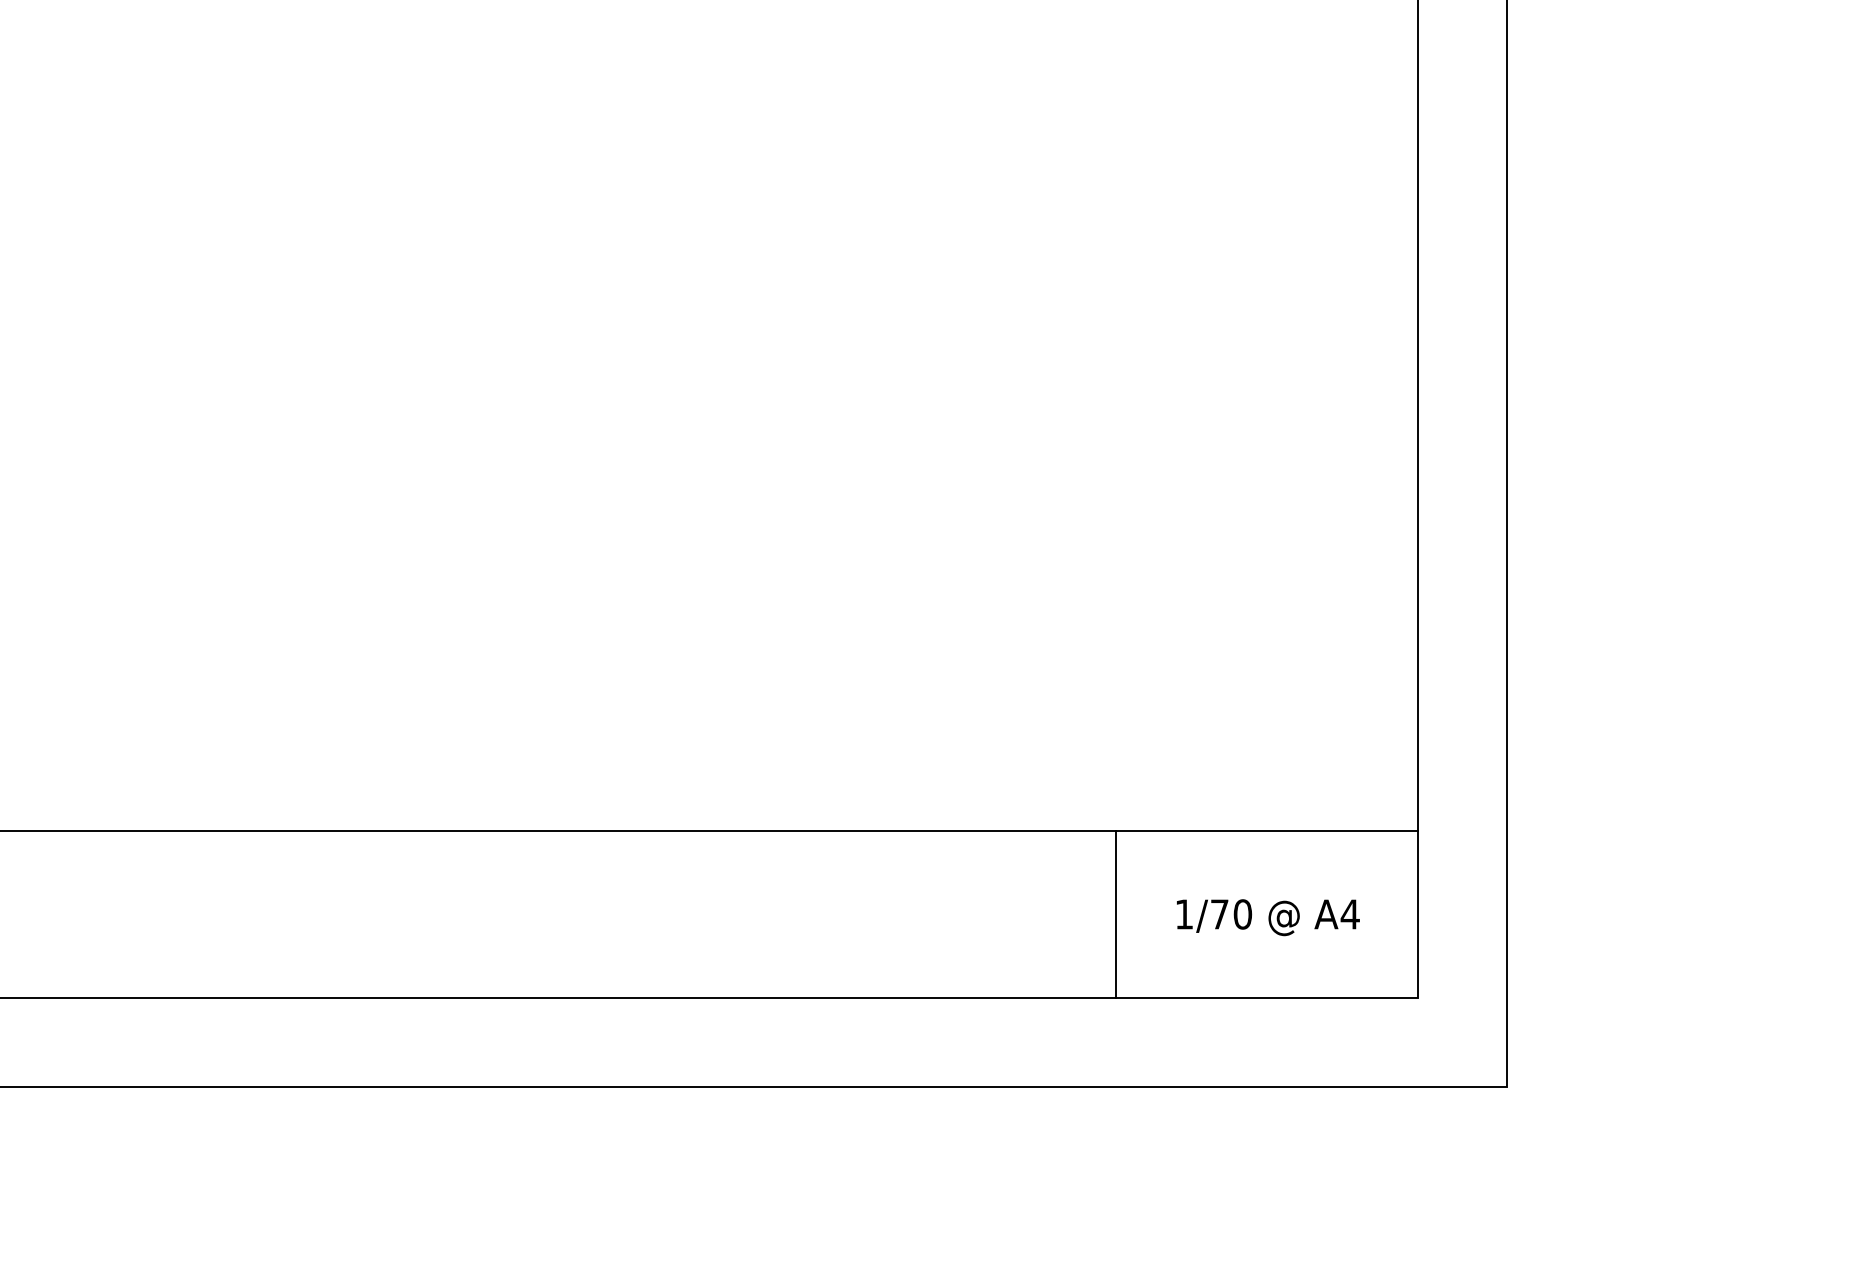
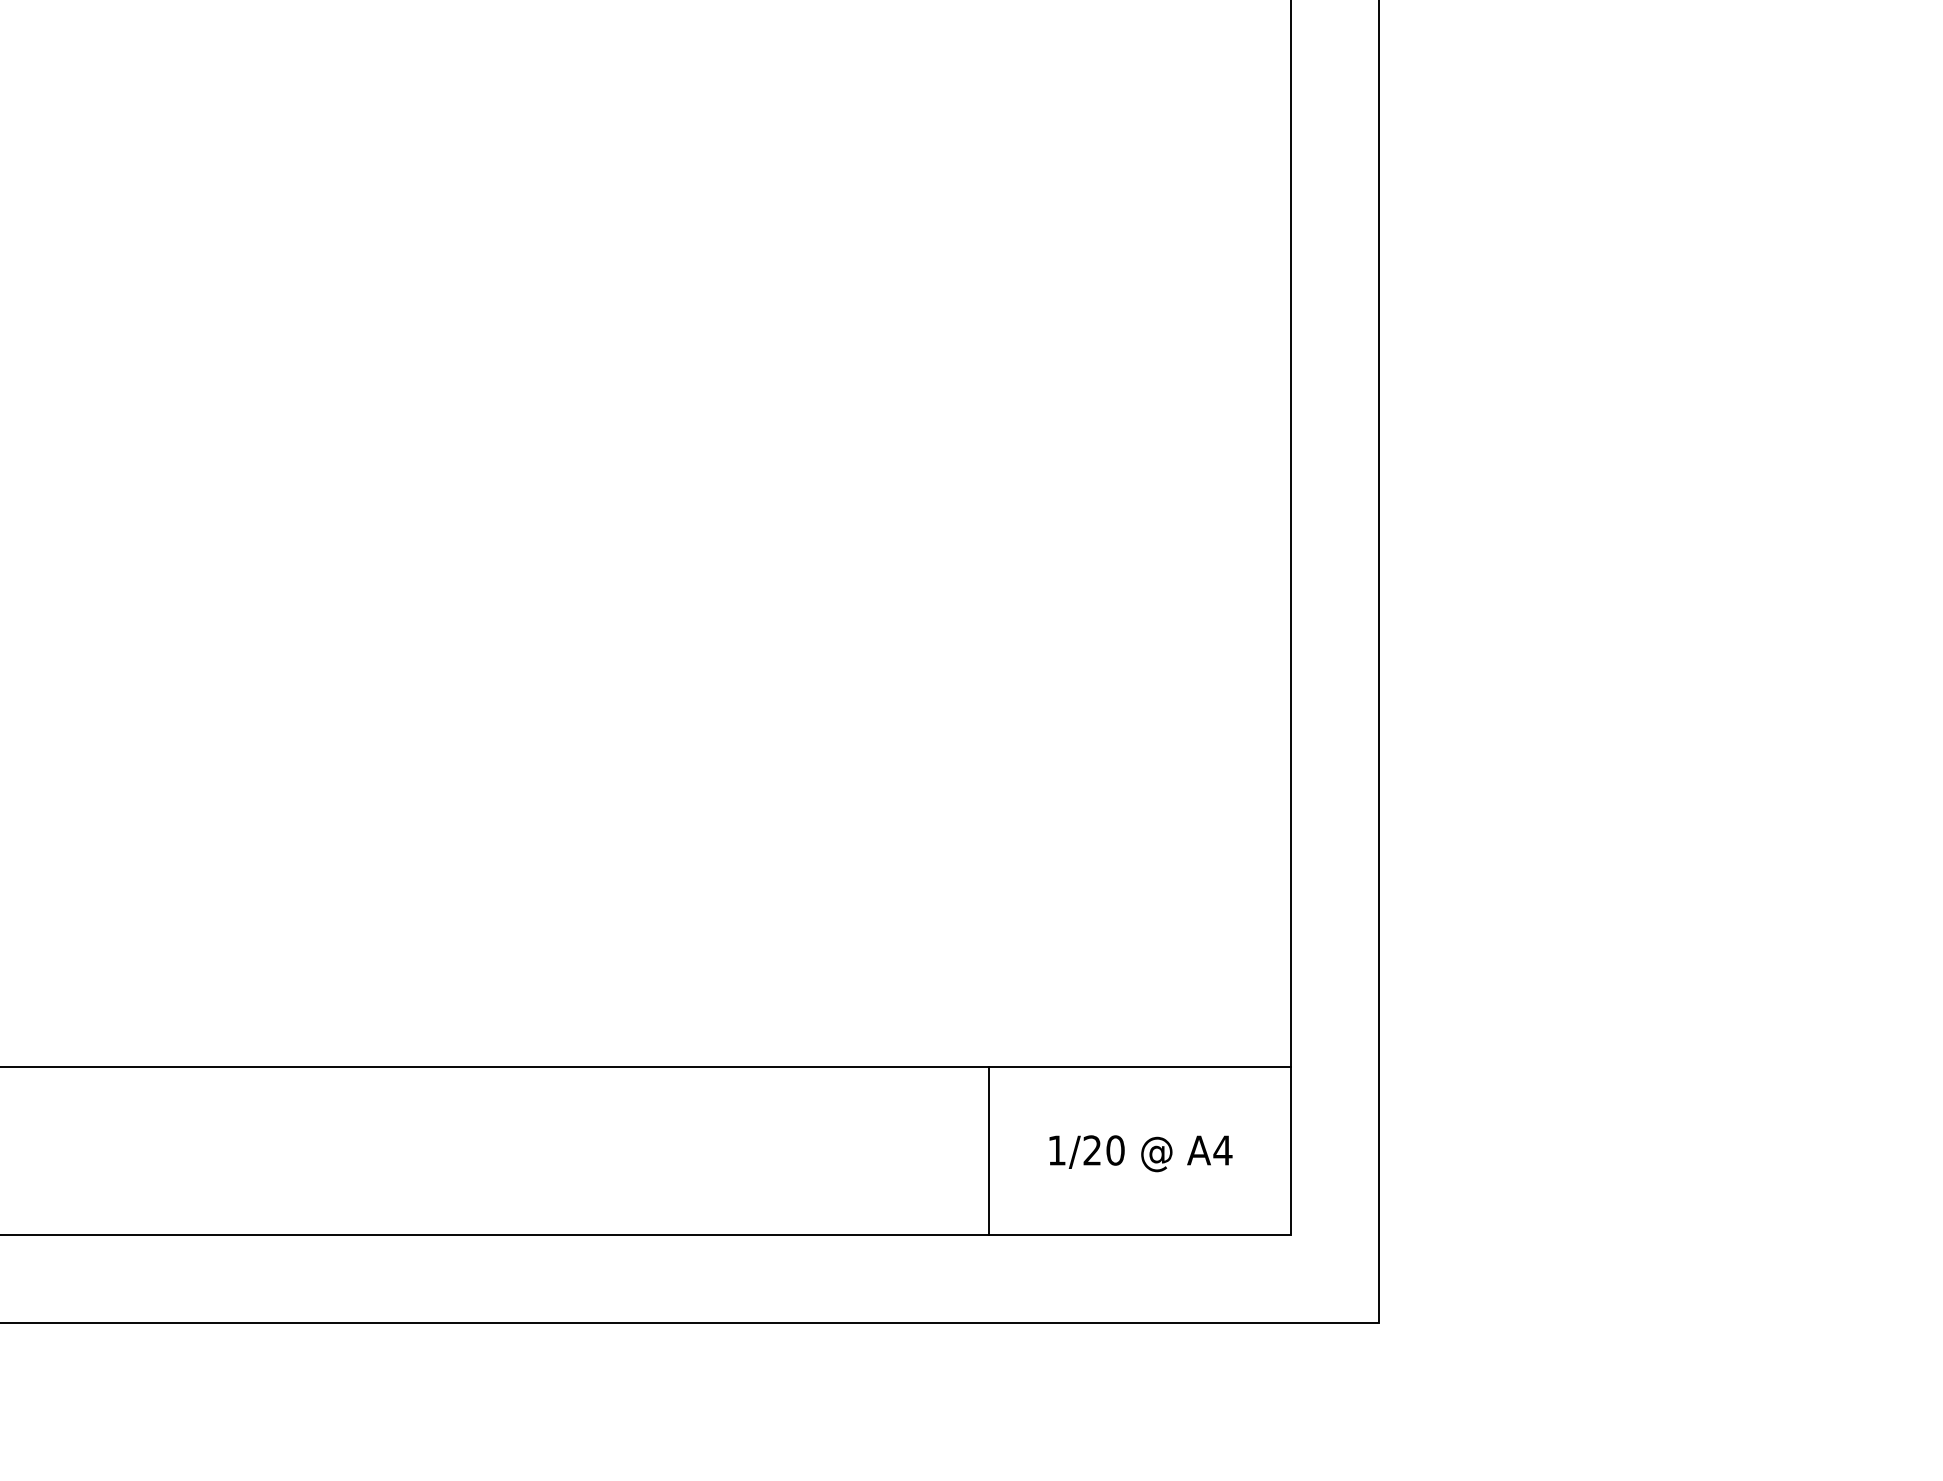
text: (1218, 914) -> (1091, 1150), 1/70 -> 1/20

